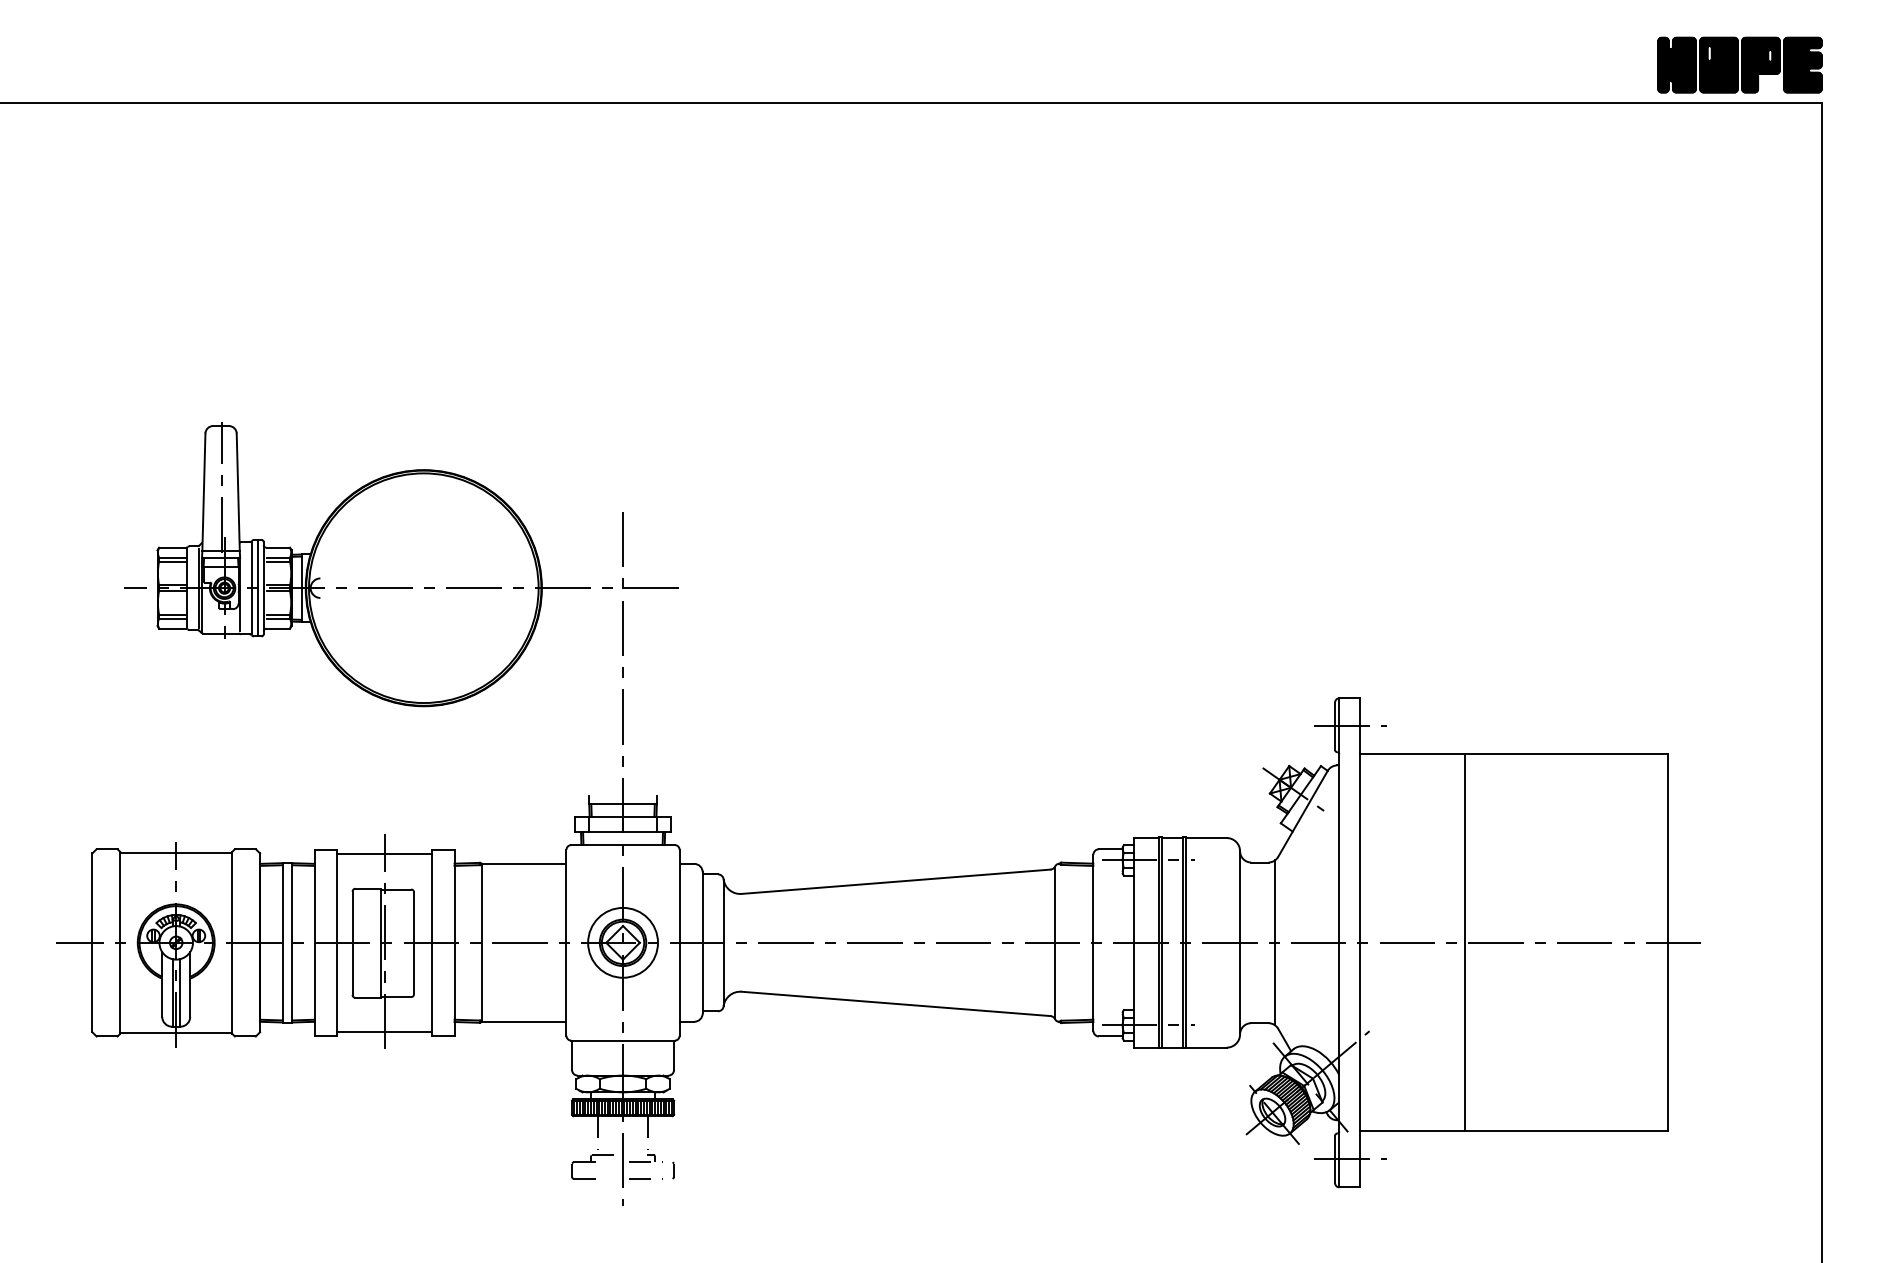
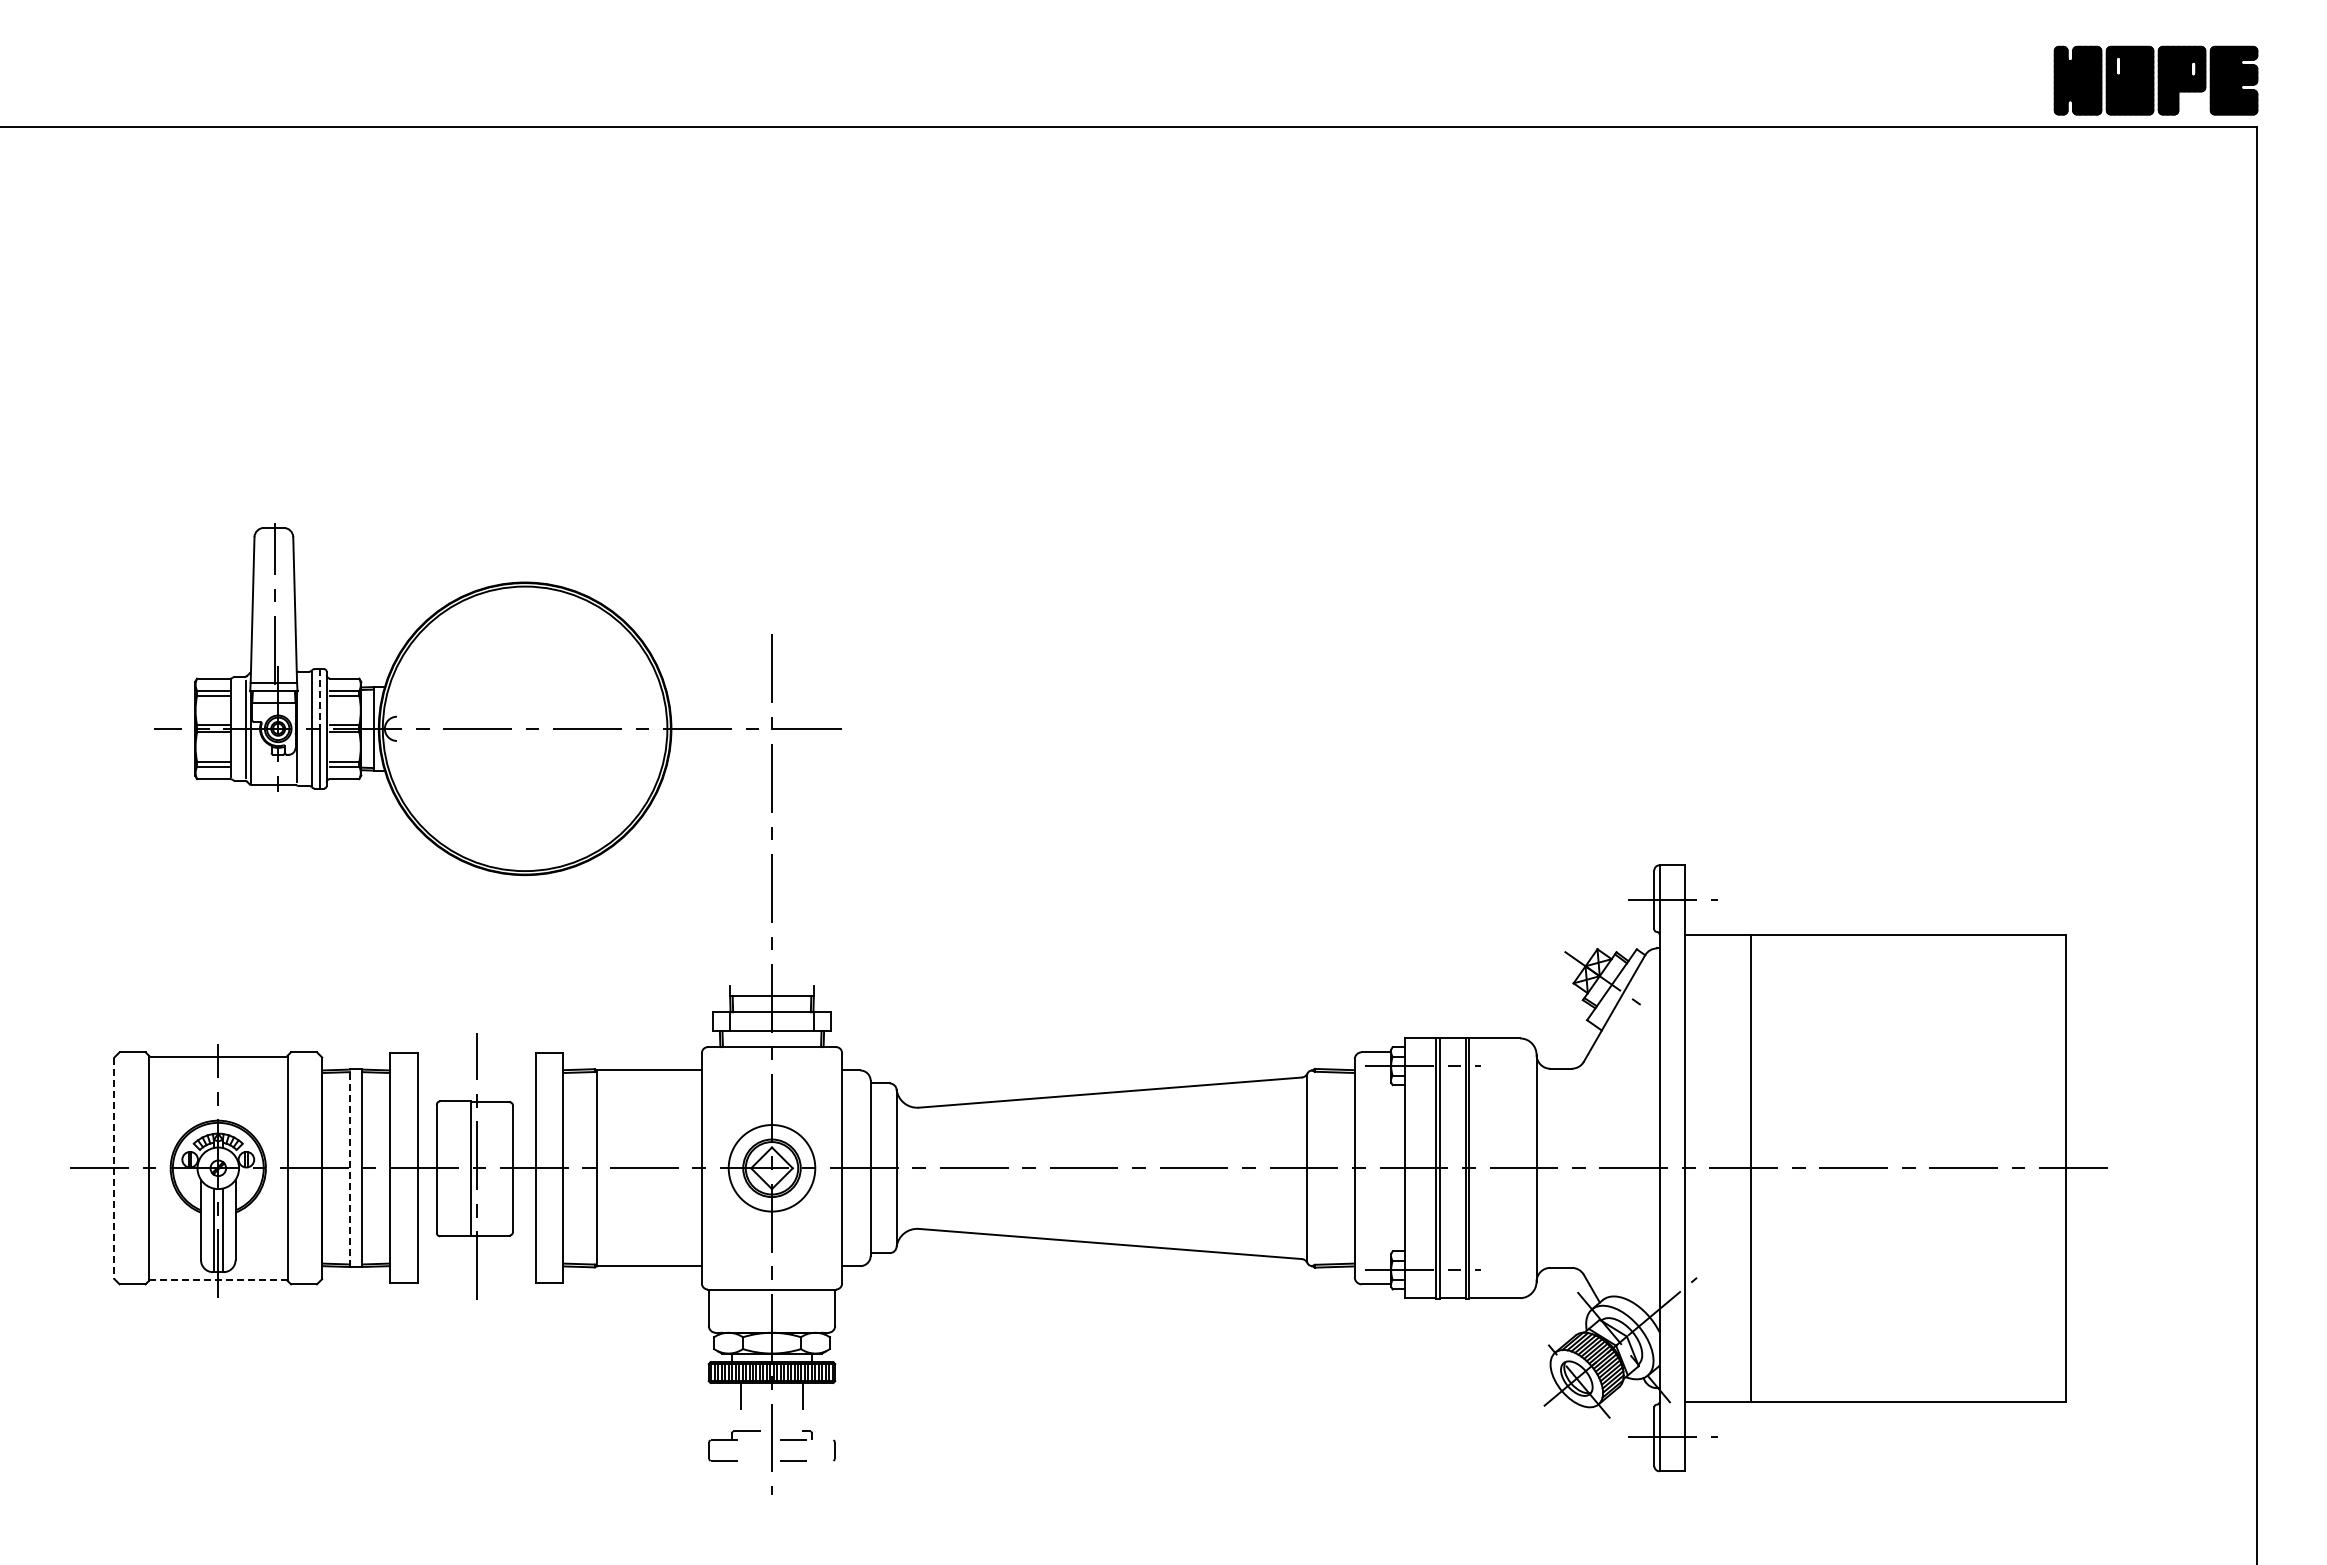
line: (257, 563) -> (319, 698), solid -> dashed
line: (384, 854) -> (476, 1058), removed
line: (92, 943) -> (114, 1168), solid -> dashed
line: (282, 943) -> (350, 1168), solid -> dashed
line: (1274, 943) -> (1579, 1168), removed
line: (1465, 943) -> (1751, 1168), moved
line: (384, 1031) -> (476, 1278), removed
line: (176, 1032) -> (218, 1279), solid -> dashed

